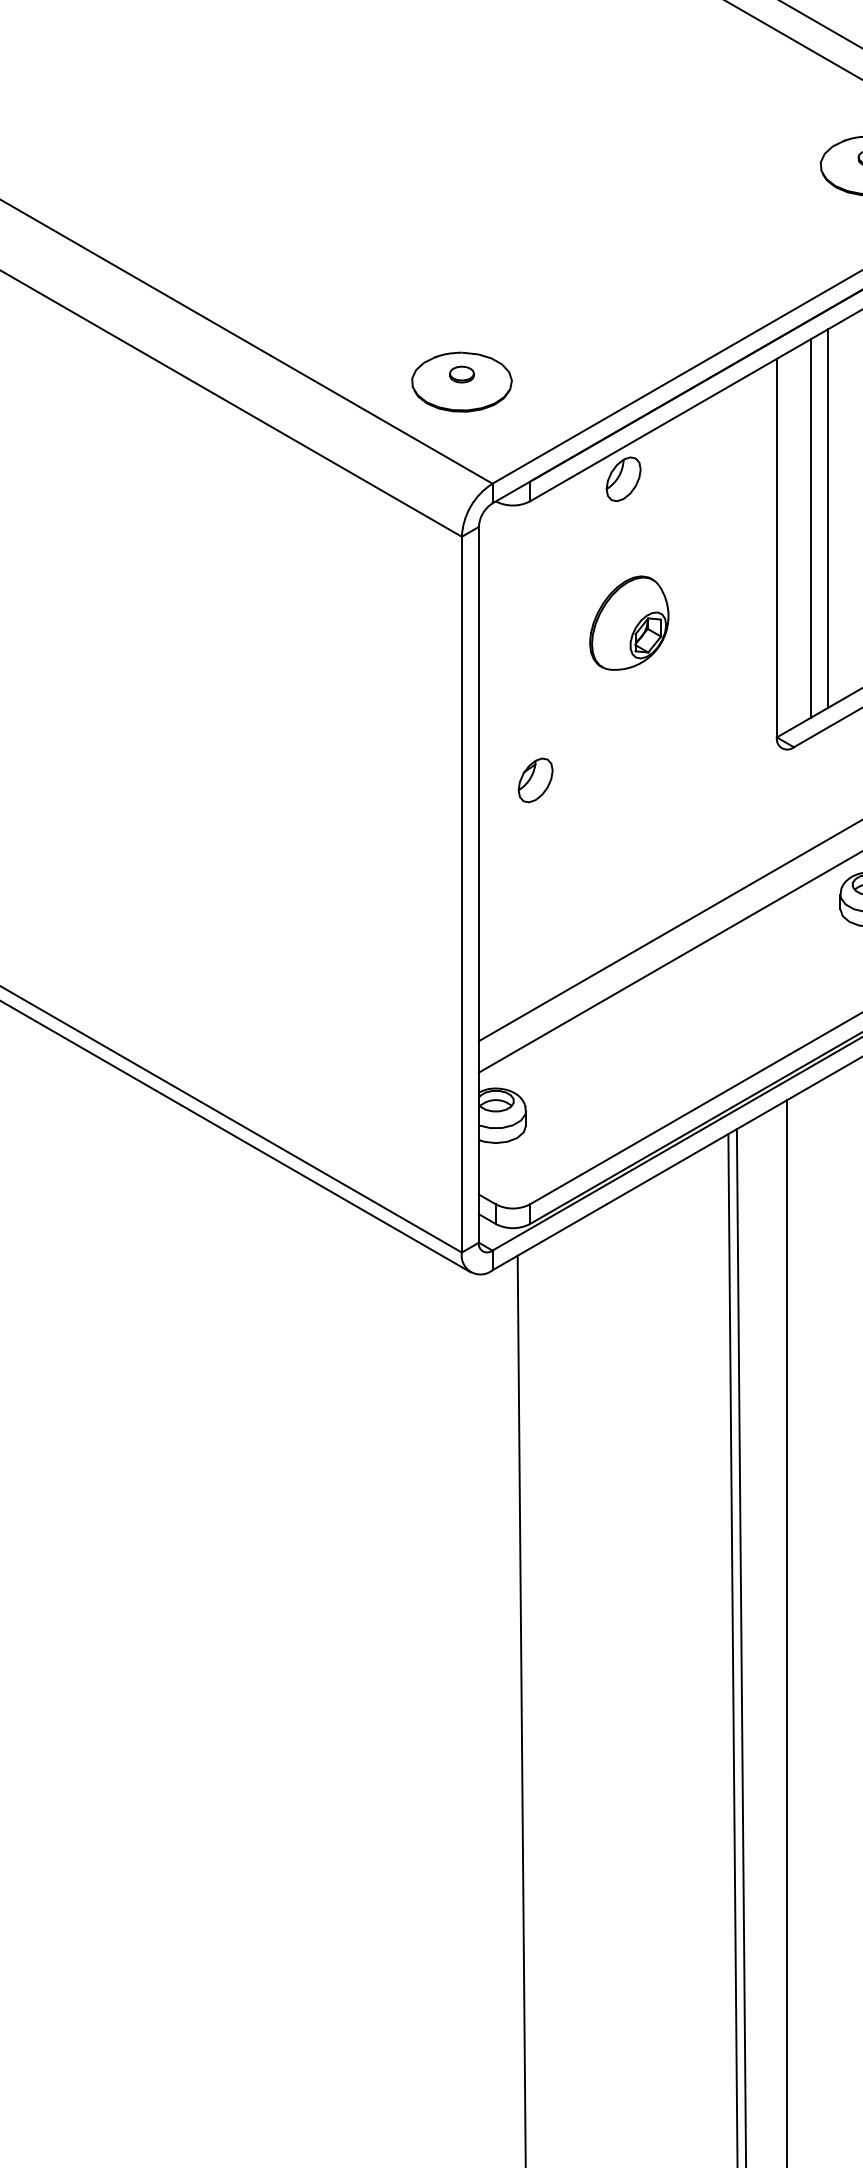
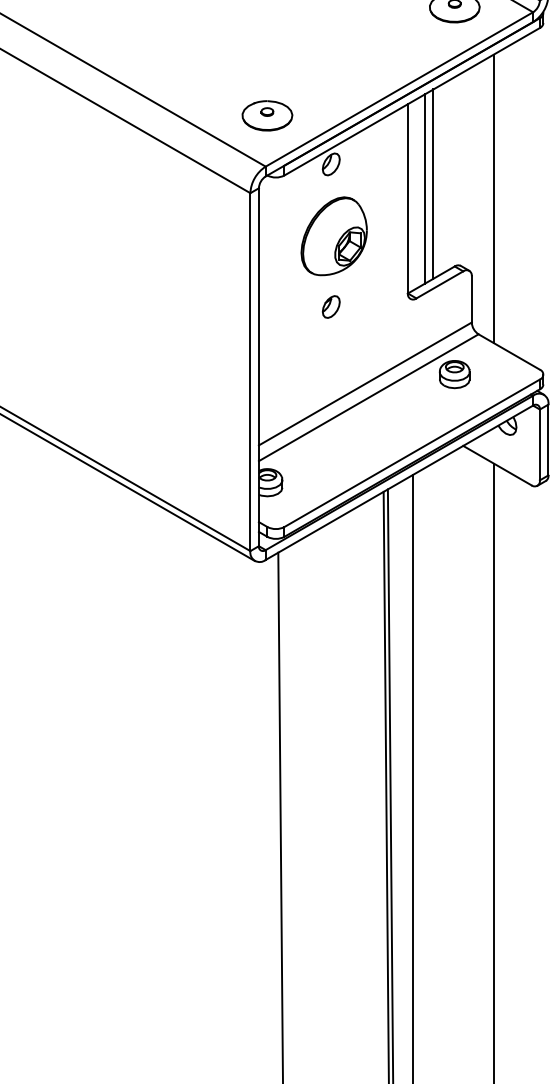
part: (462, 381) -> (267, 115), moved
part: (628, 623) -> (333, 236), size x1.67
part: (536, 779) -> (331, 306), moved

